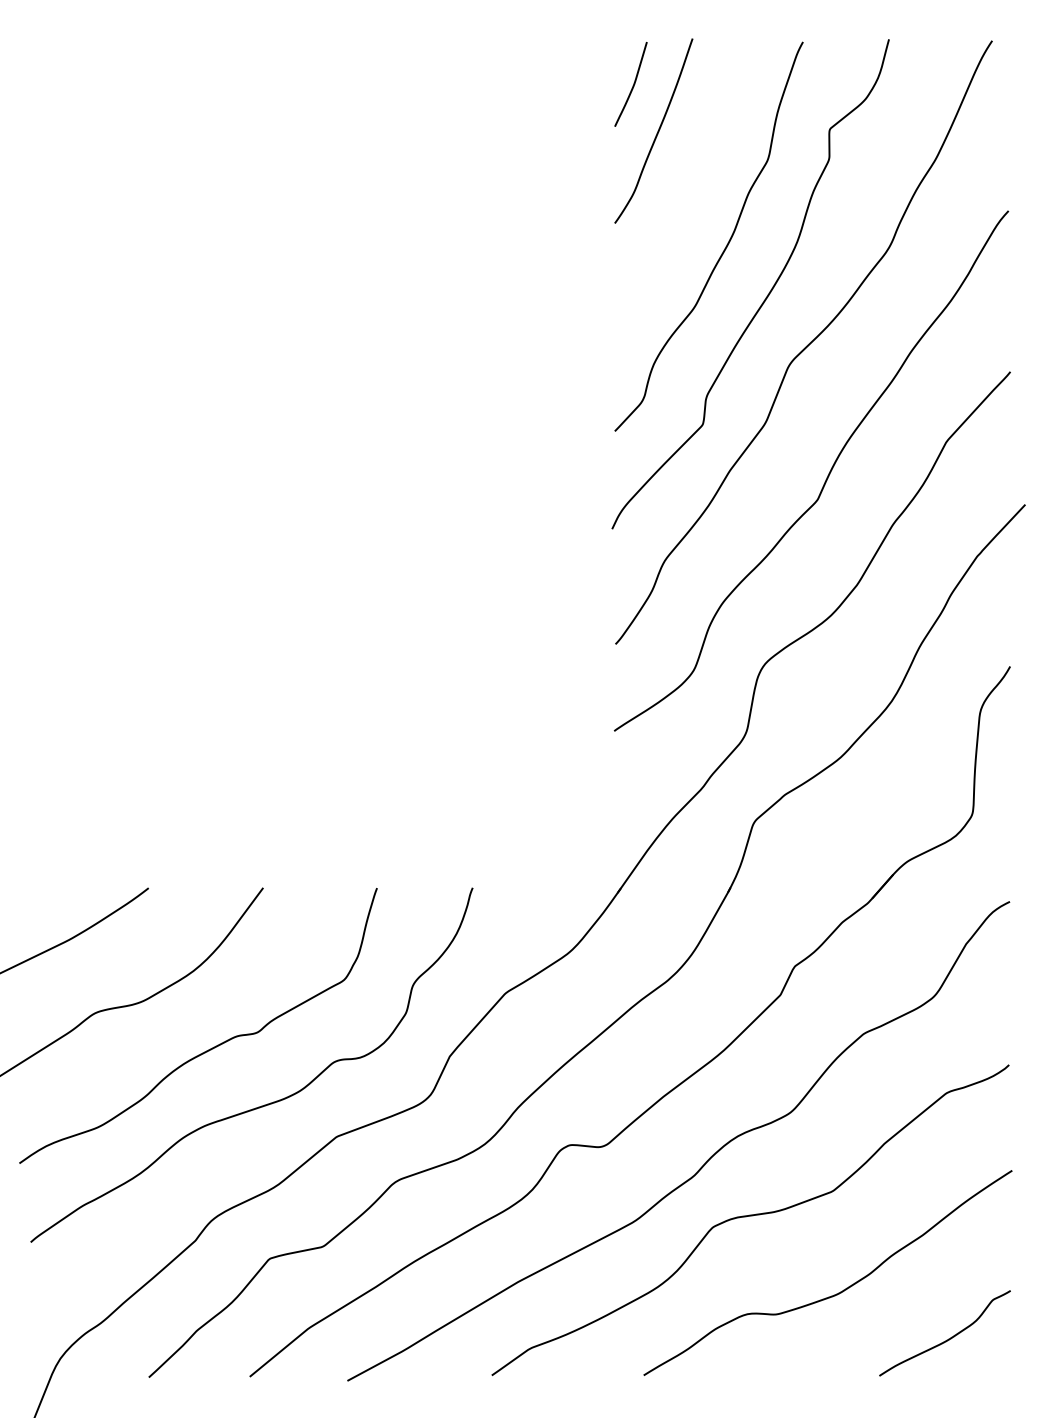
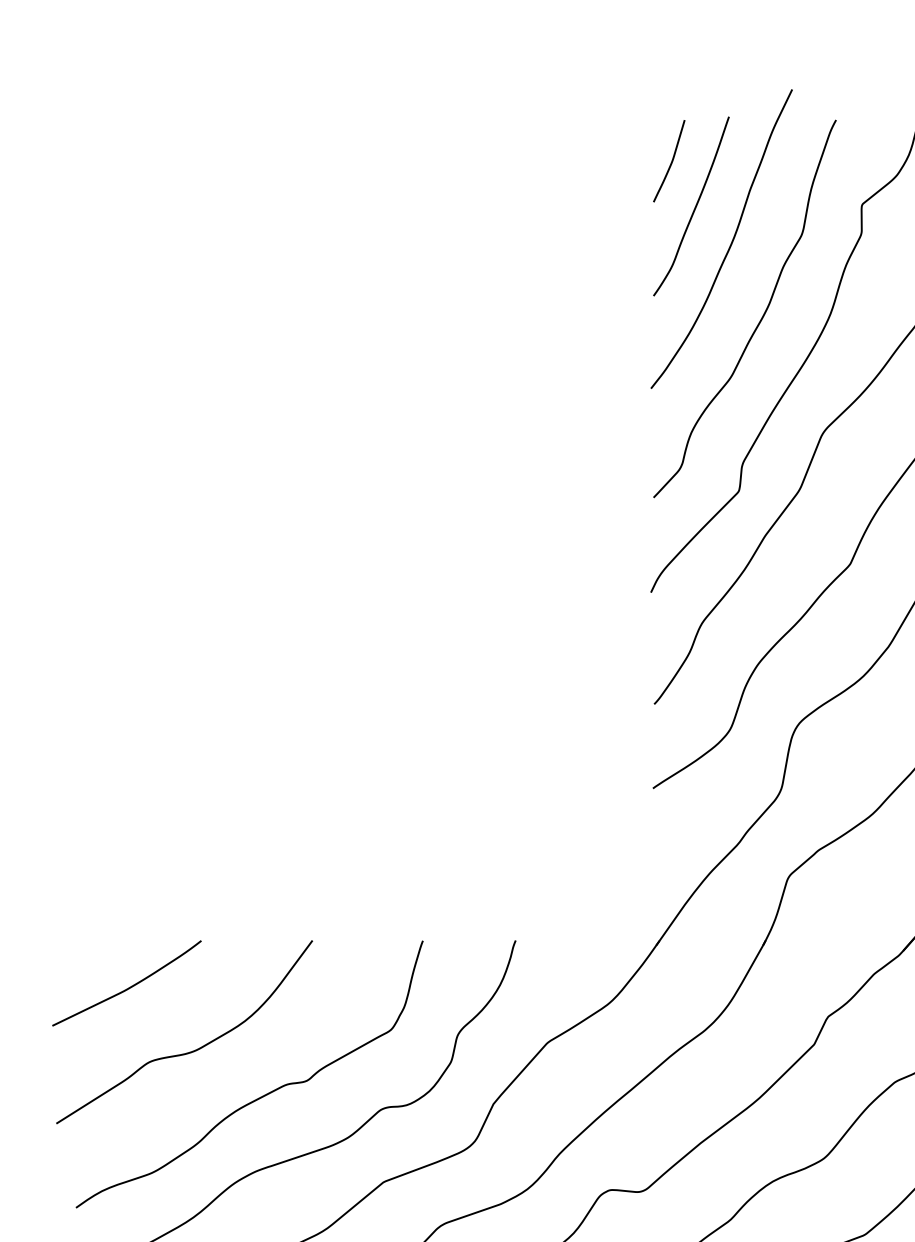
curve: (694, 168) -> (730, 242), added

